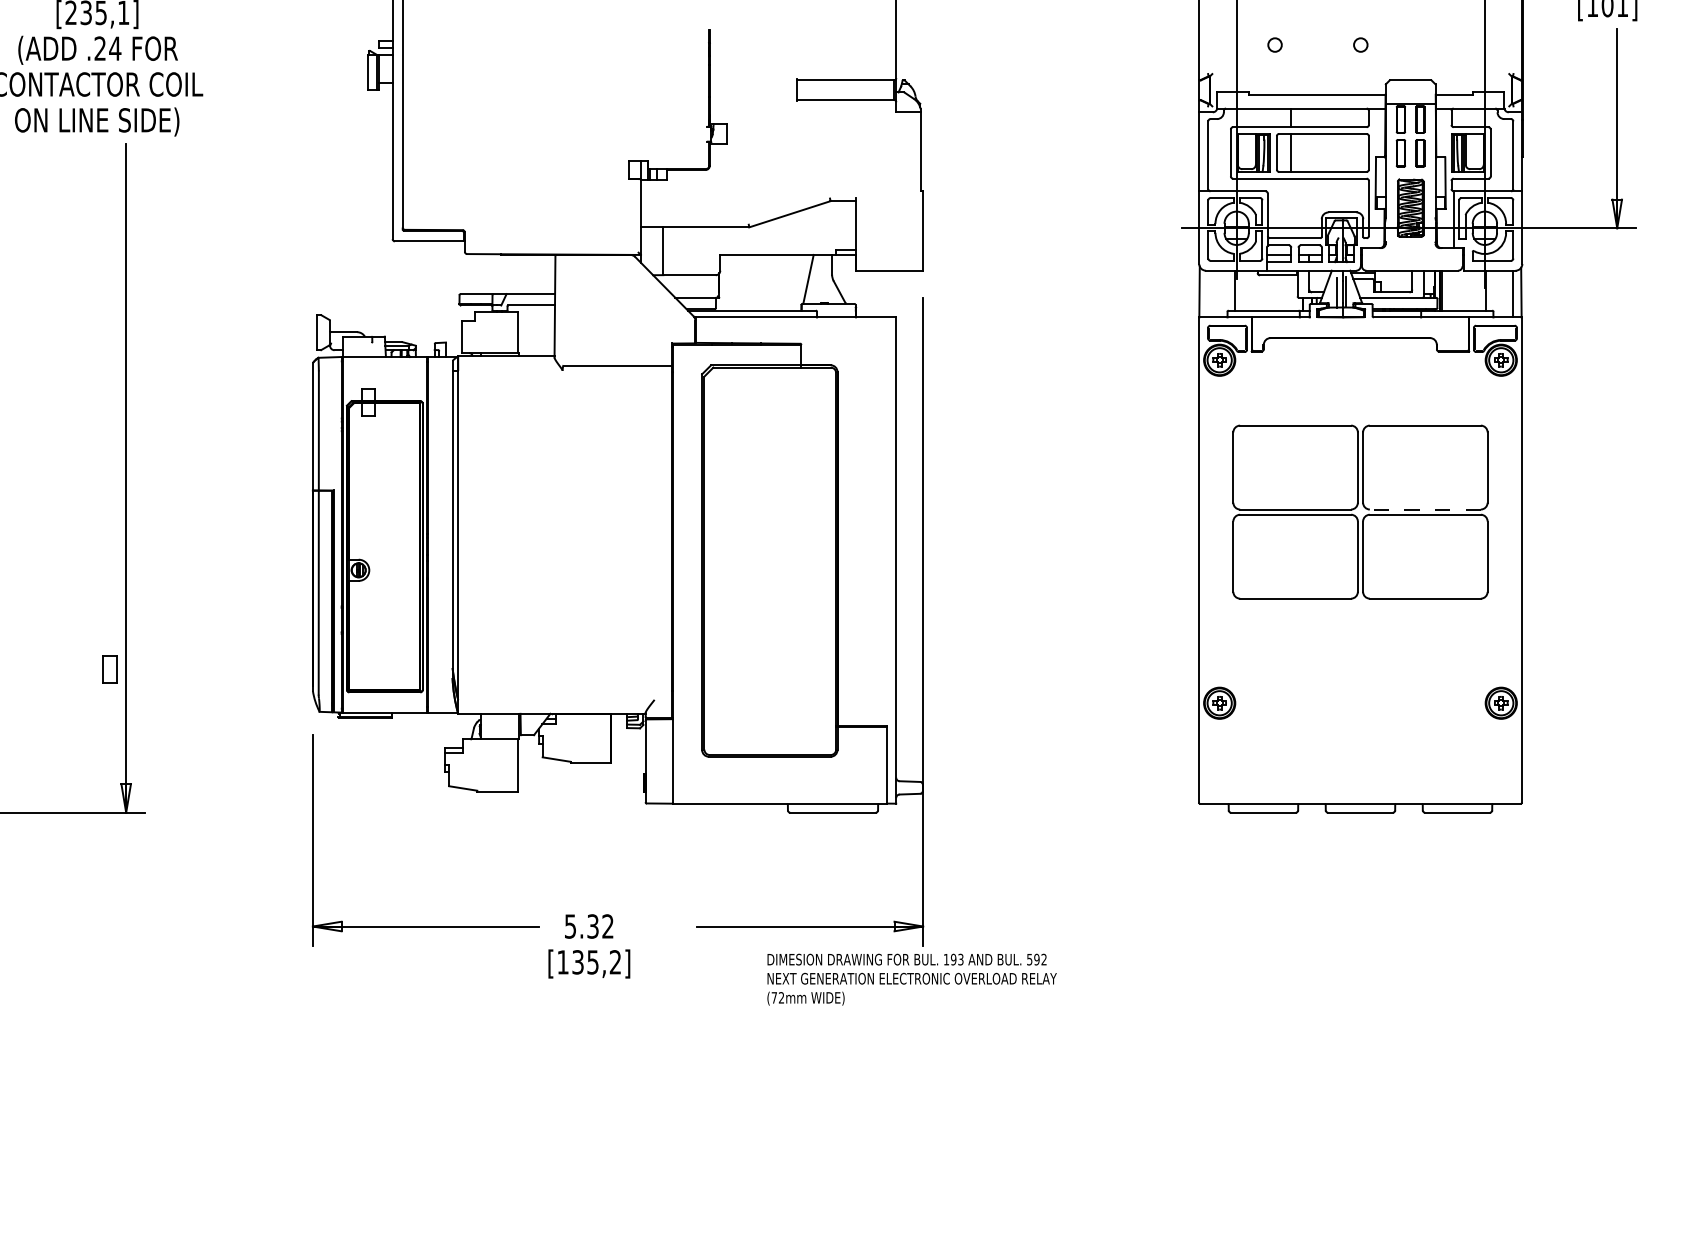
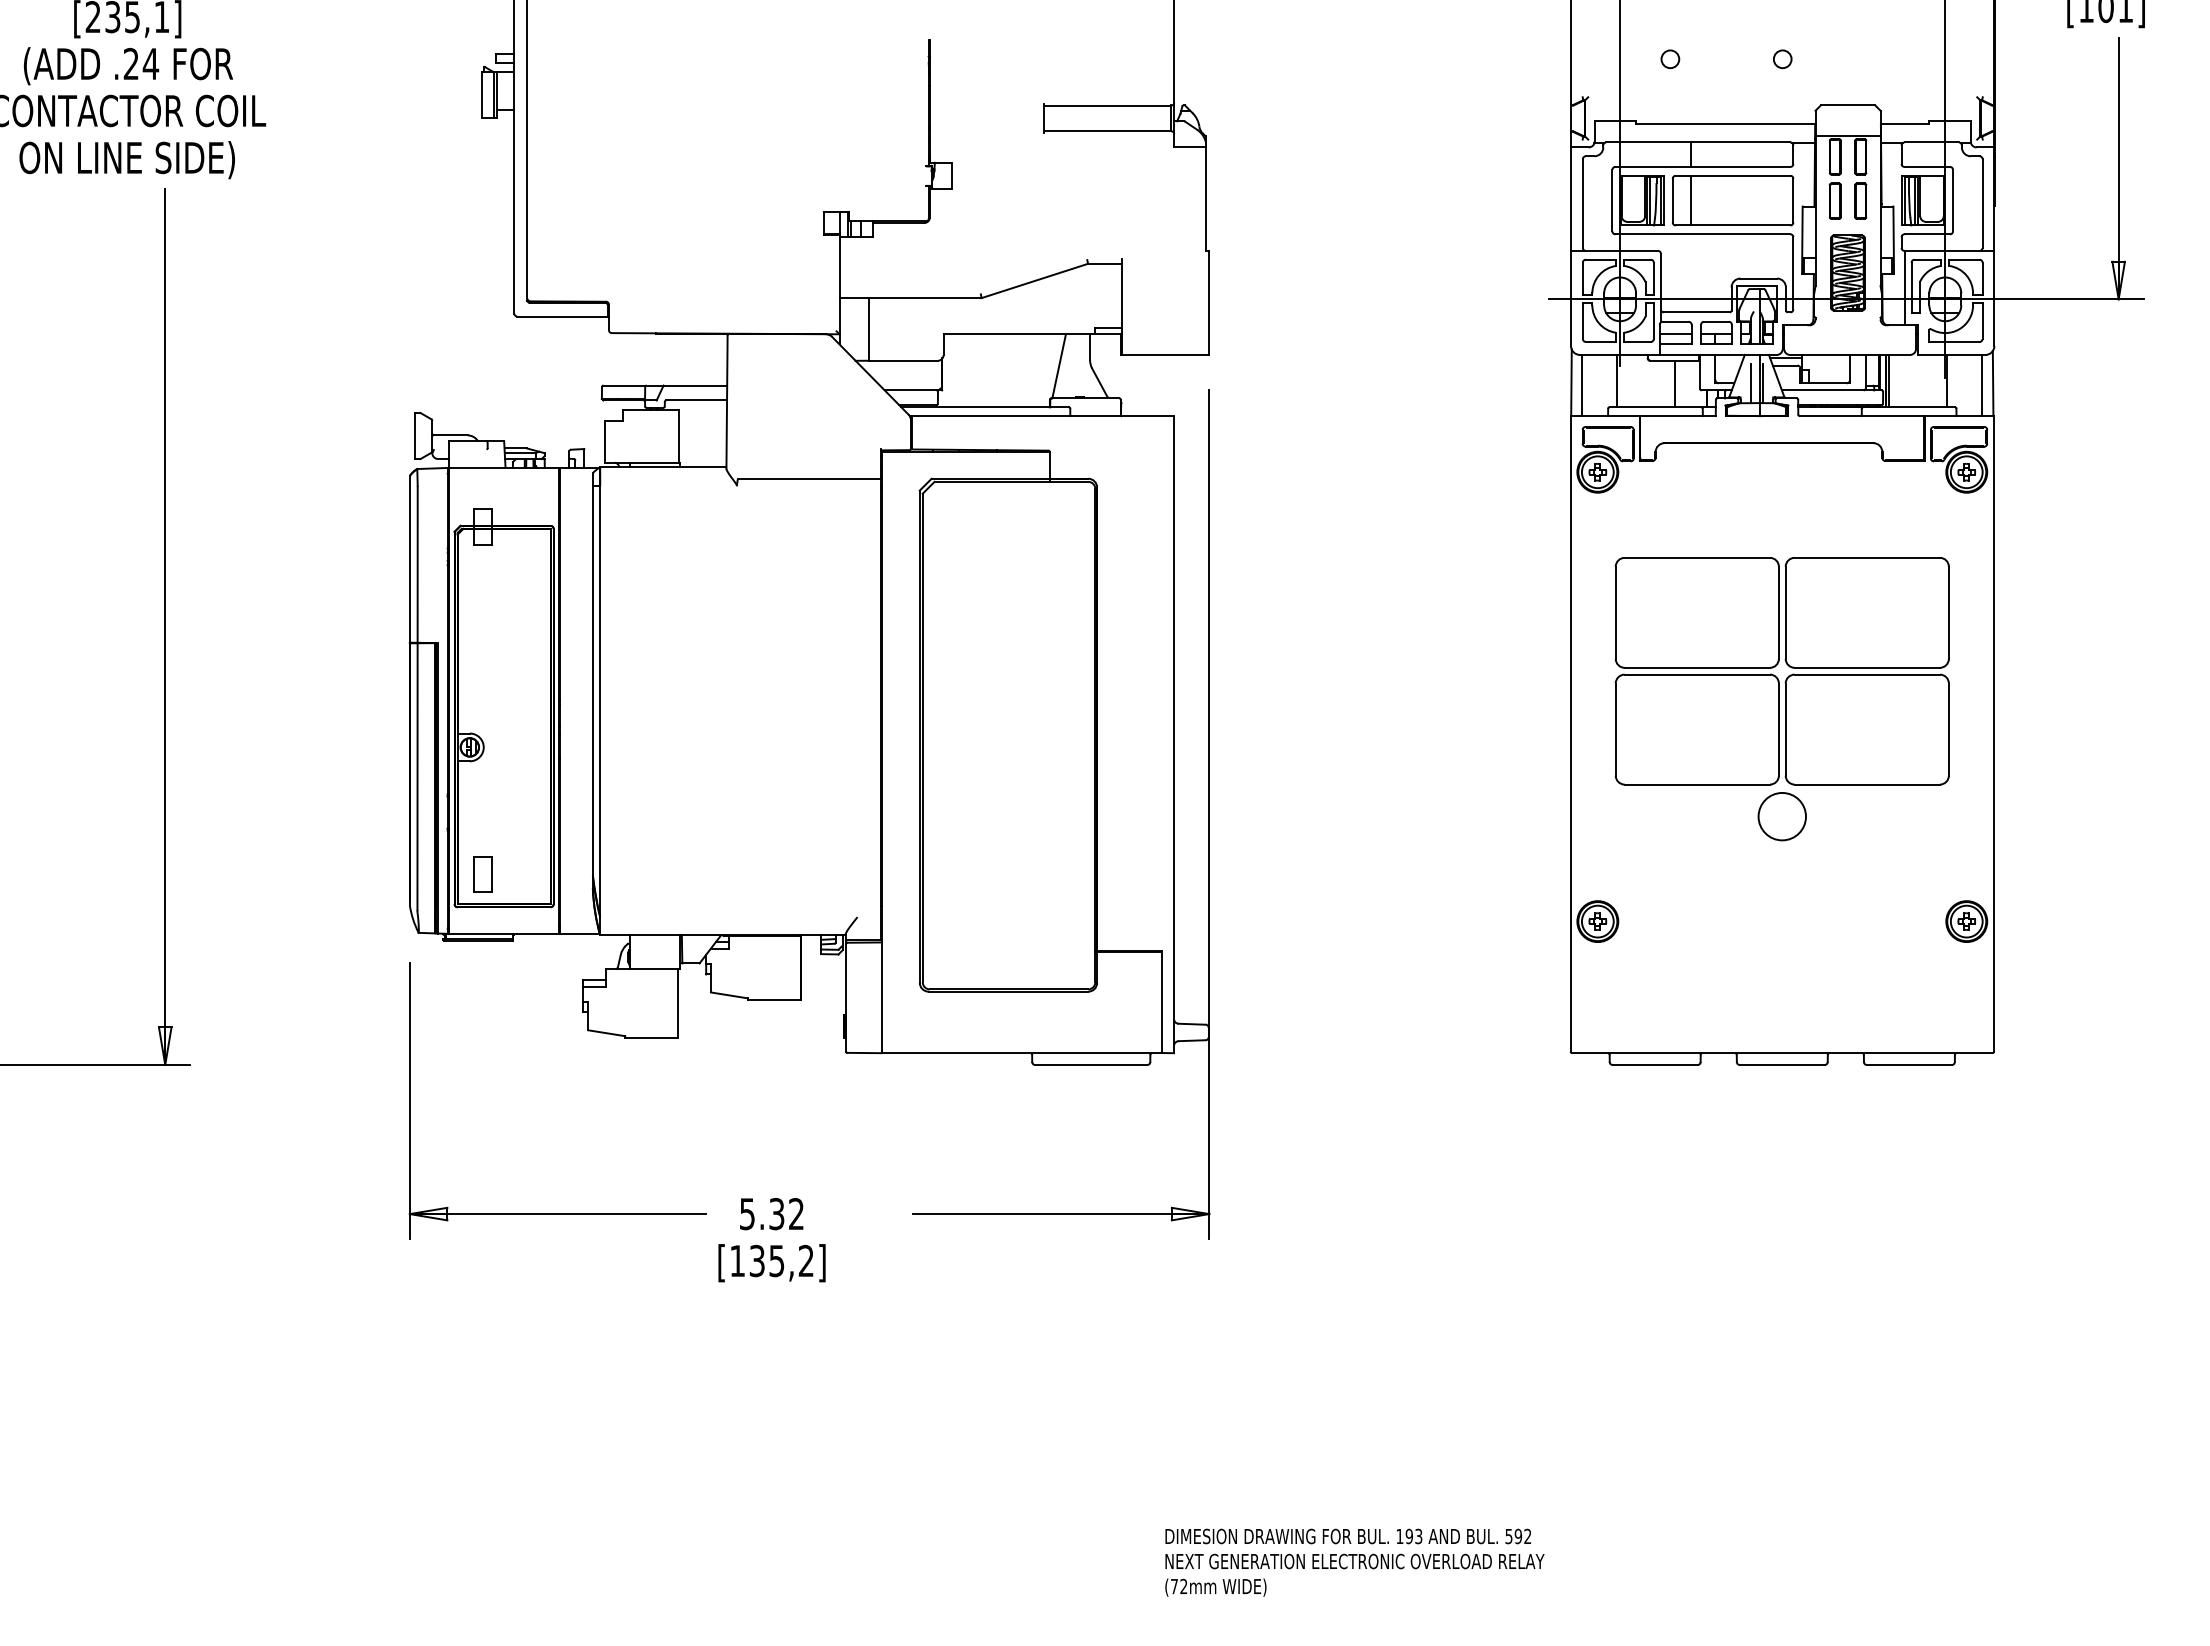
line: (1278, 292) -> (1675, 383), added
line: (1207, 294) -> (1582, 385), added
line: (1425, 509) -> (1867, 667), dashed -> solid
circle: (1359, 623) -> (1781, 816), added
part: (109, 669) -> (482, 874), moved
text: (911, 979) -> (1354, 1562), moved

